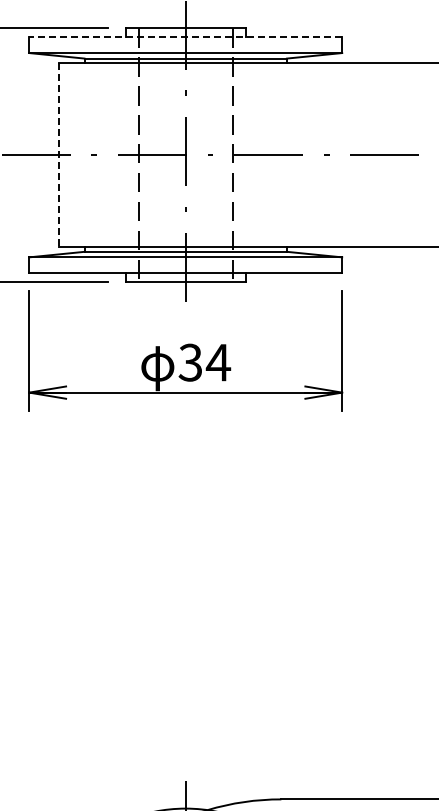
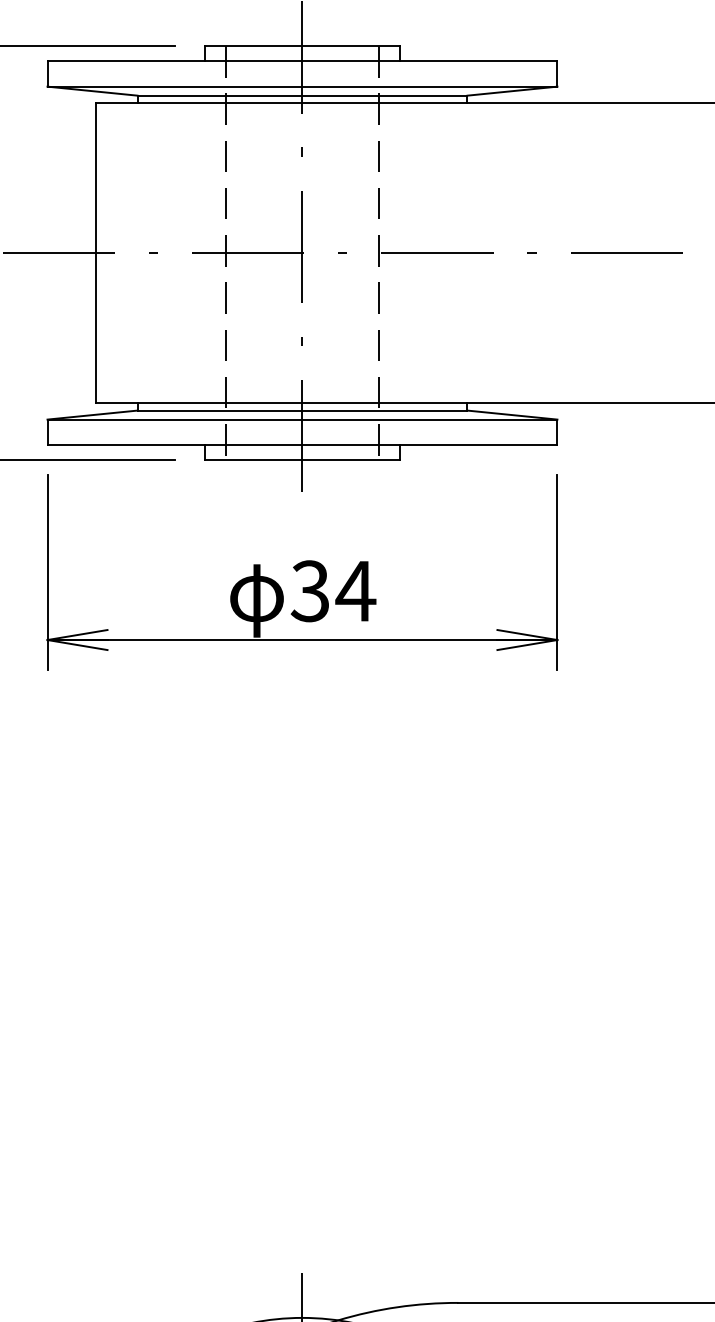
line: (185, 37) -> (302, 61), dashed -> solid
line: (59, 155) -> (96, 253), dashed -> solid

